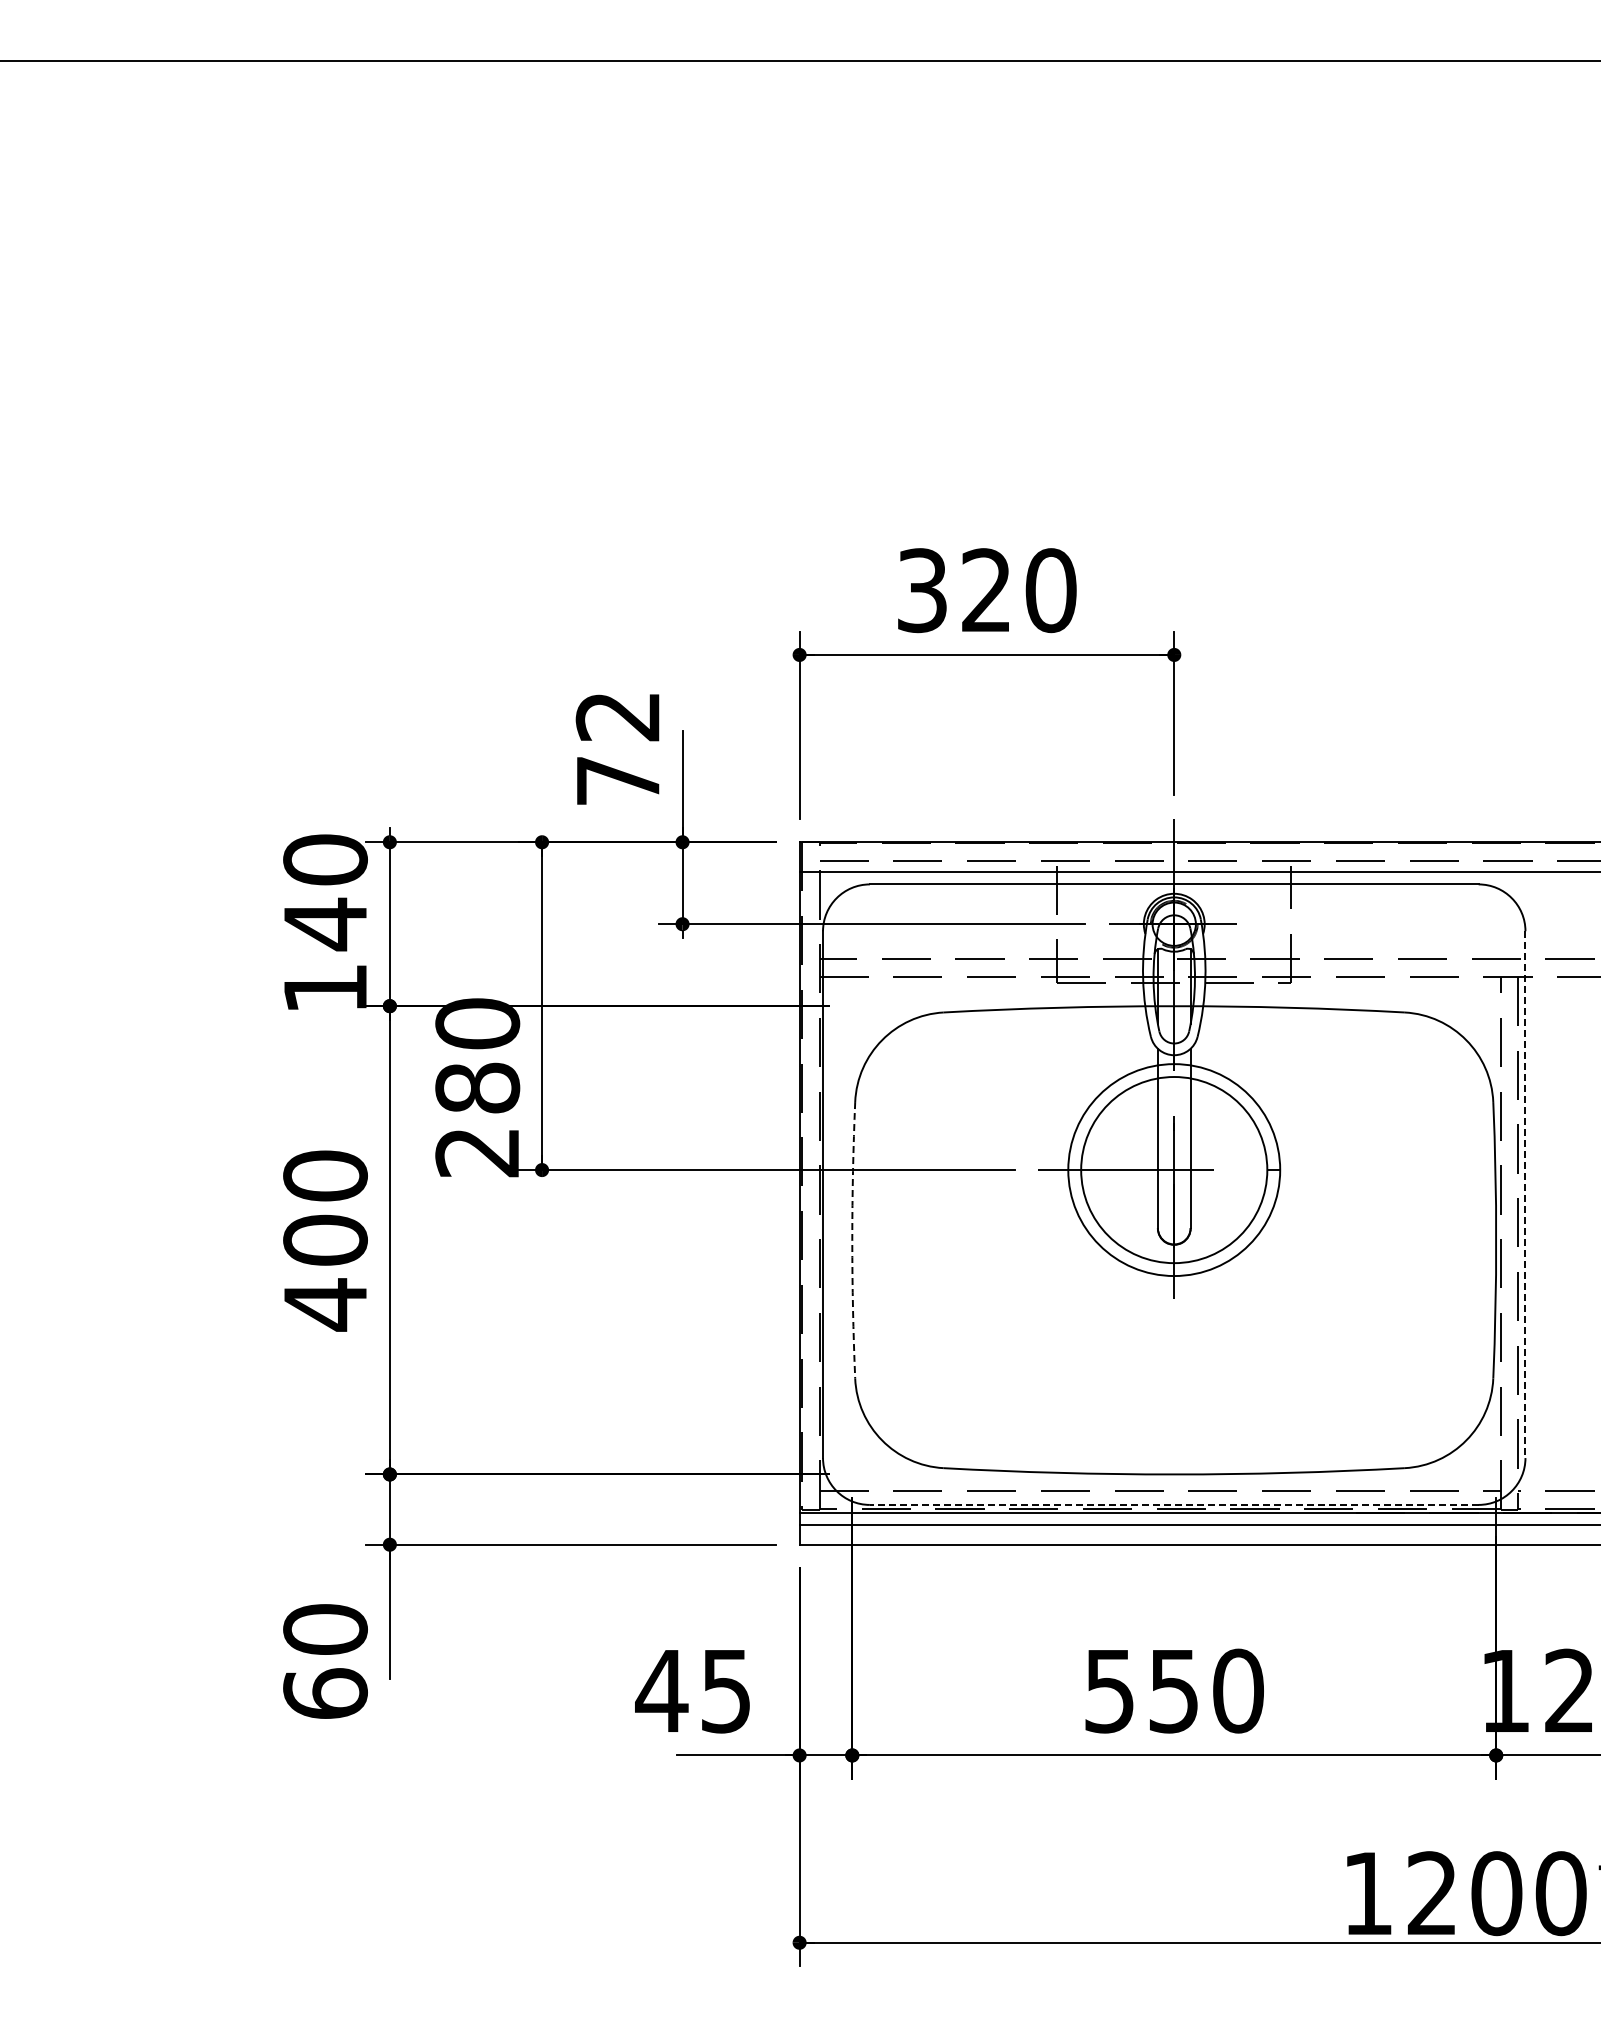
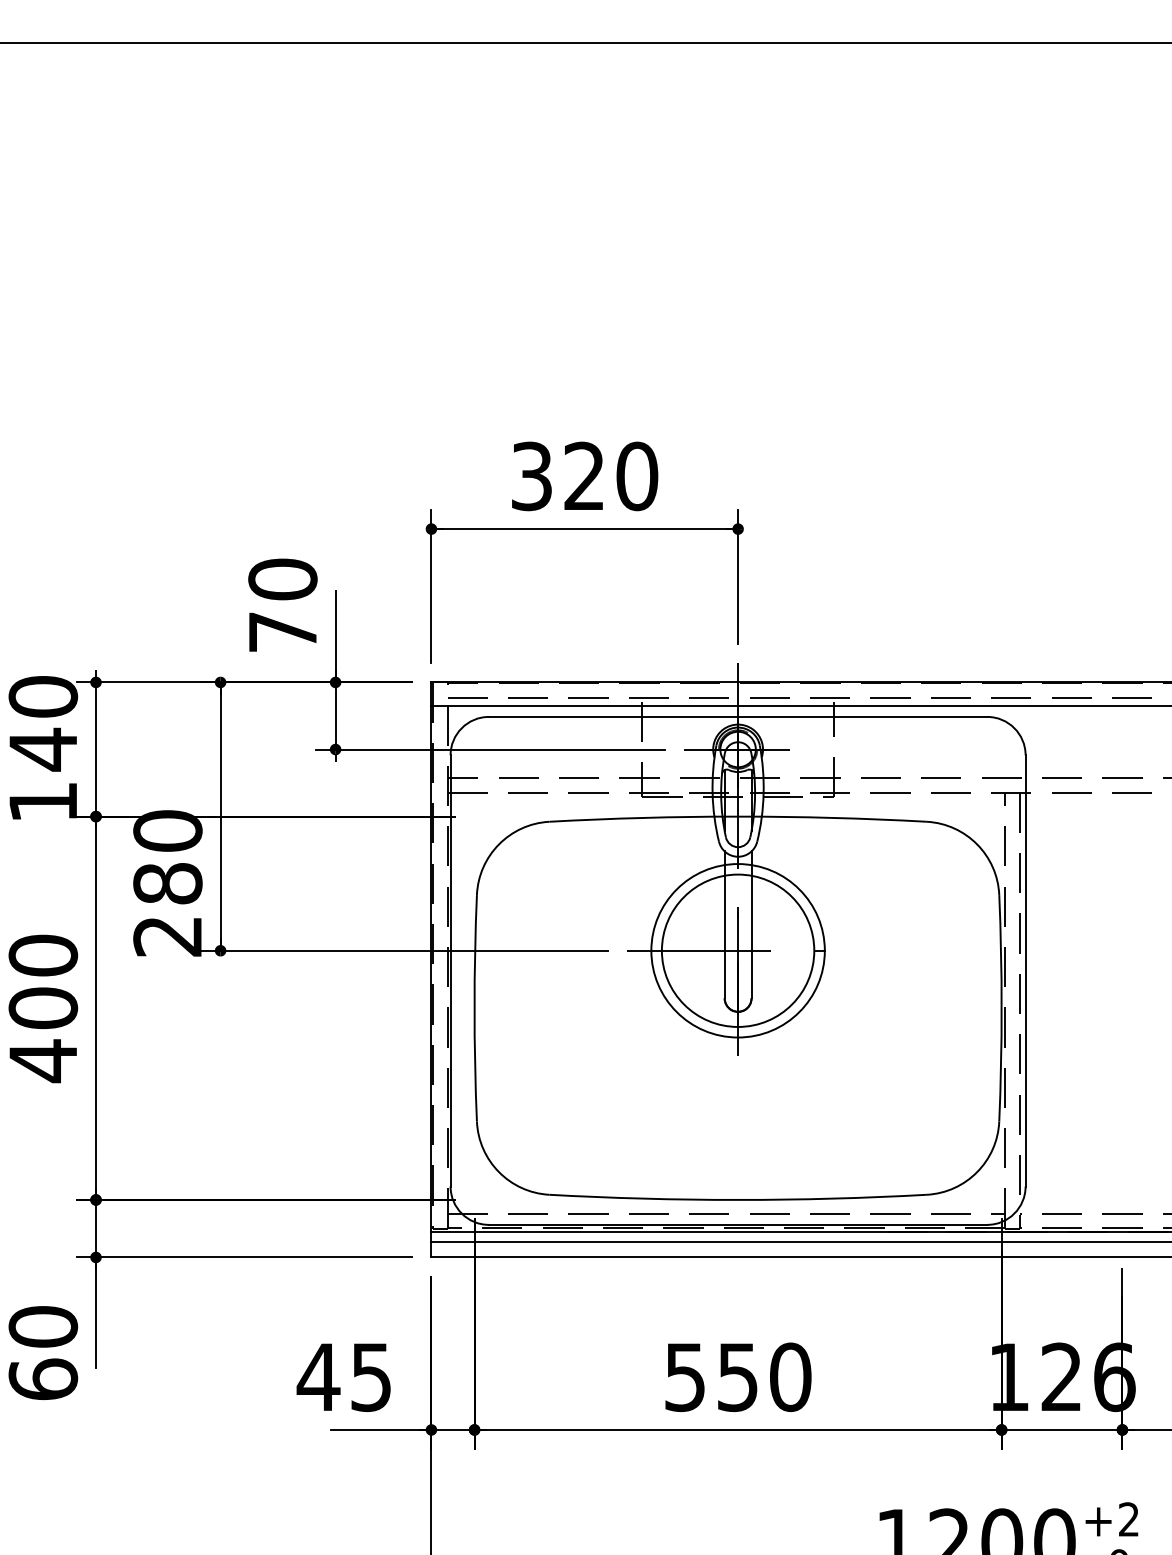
text: (617, 716) -> (282, 579), 72 -> 70
line: (1525, 1195) -> (1025, 971), dashed -> solid
arc: (852, 1240) -> (474, 1008), dashed -> solid
line: (1173, 1504) -> (737, 1224), dashed -> solid

